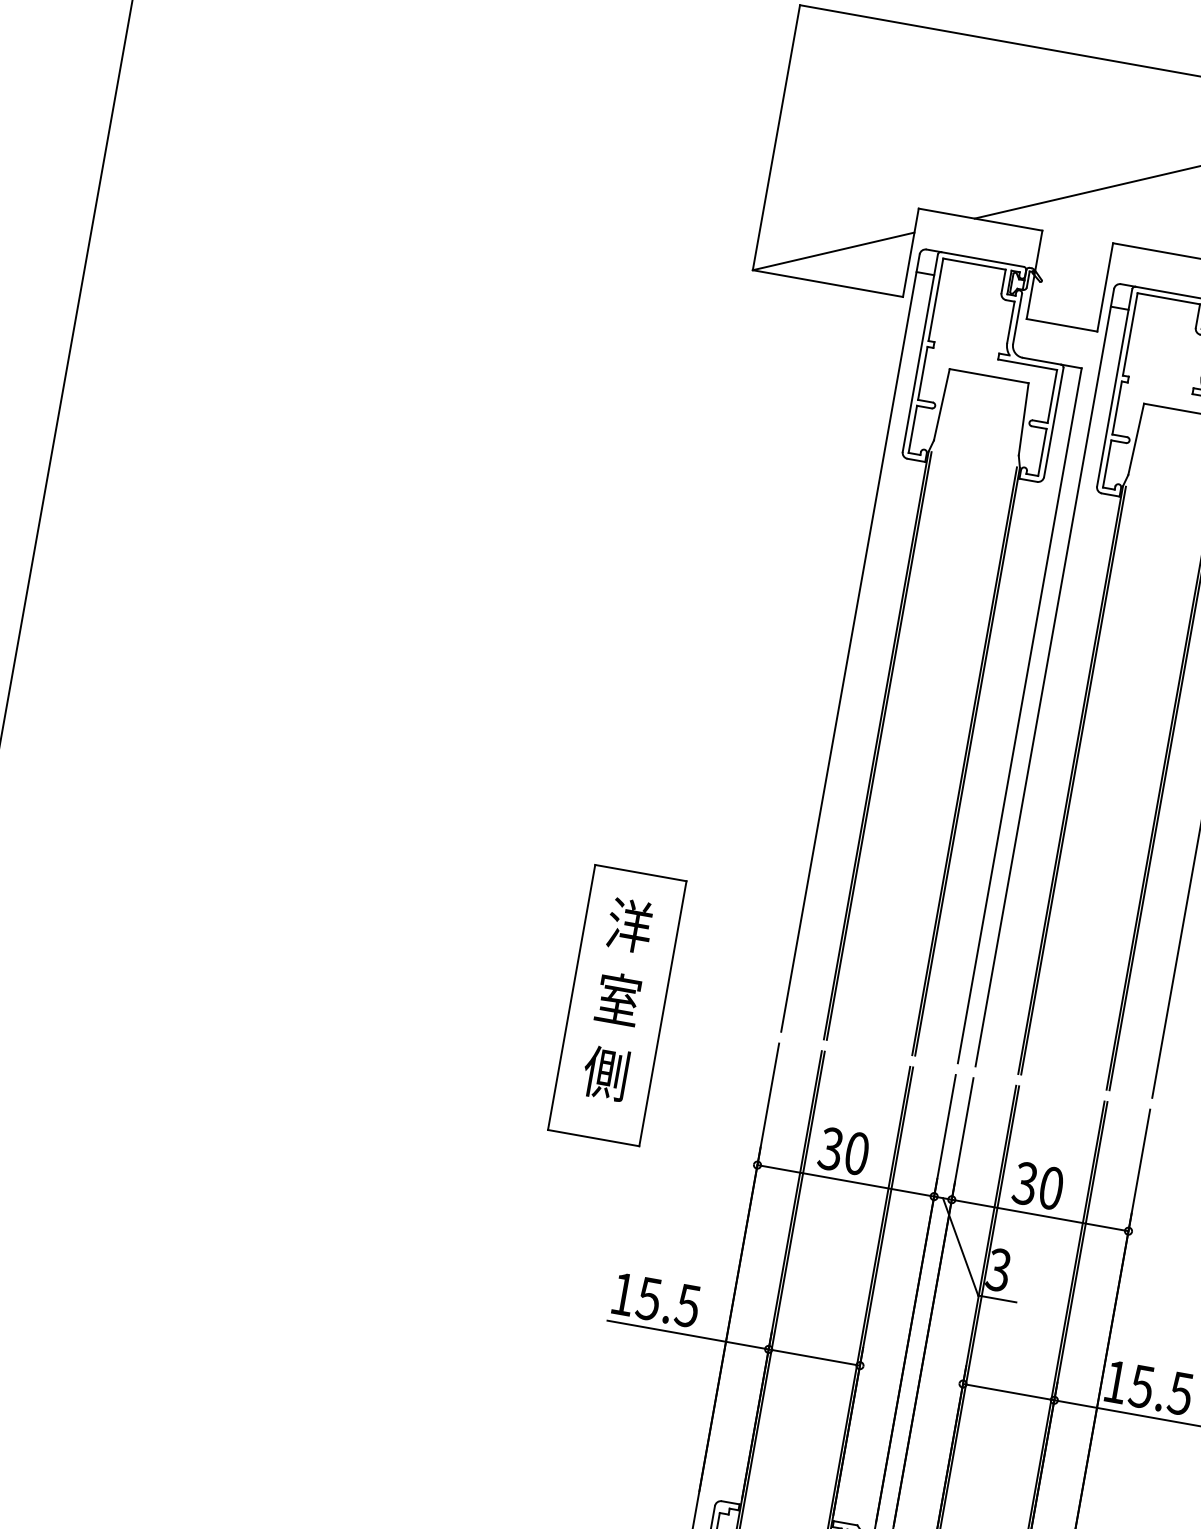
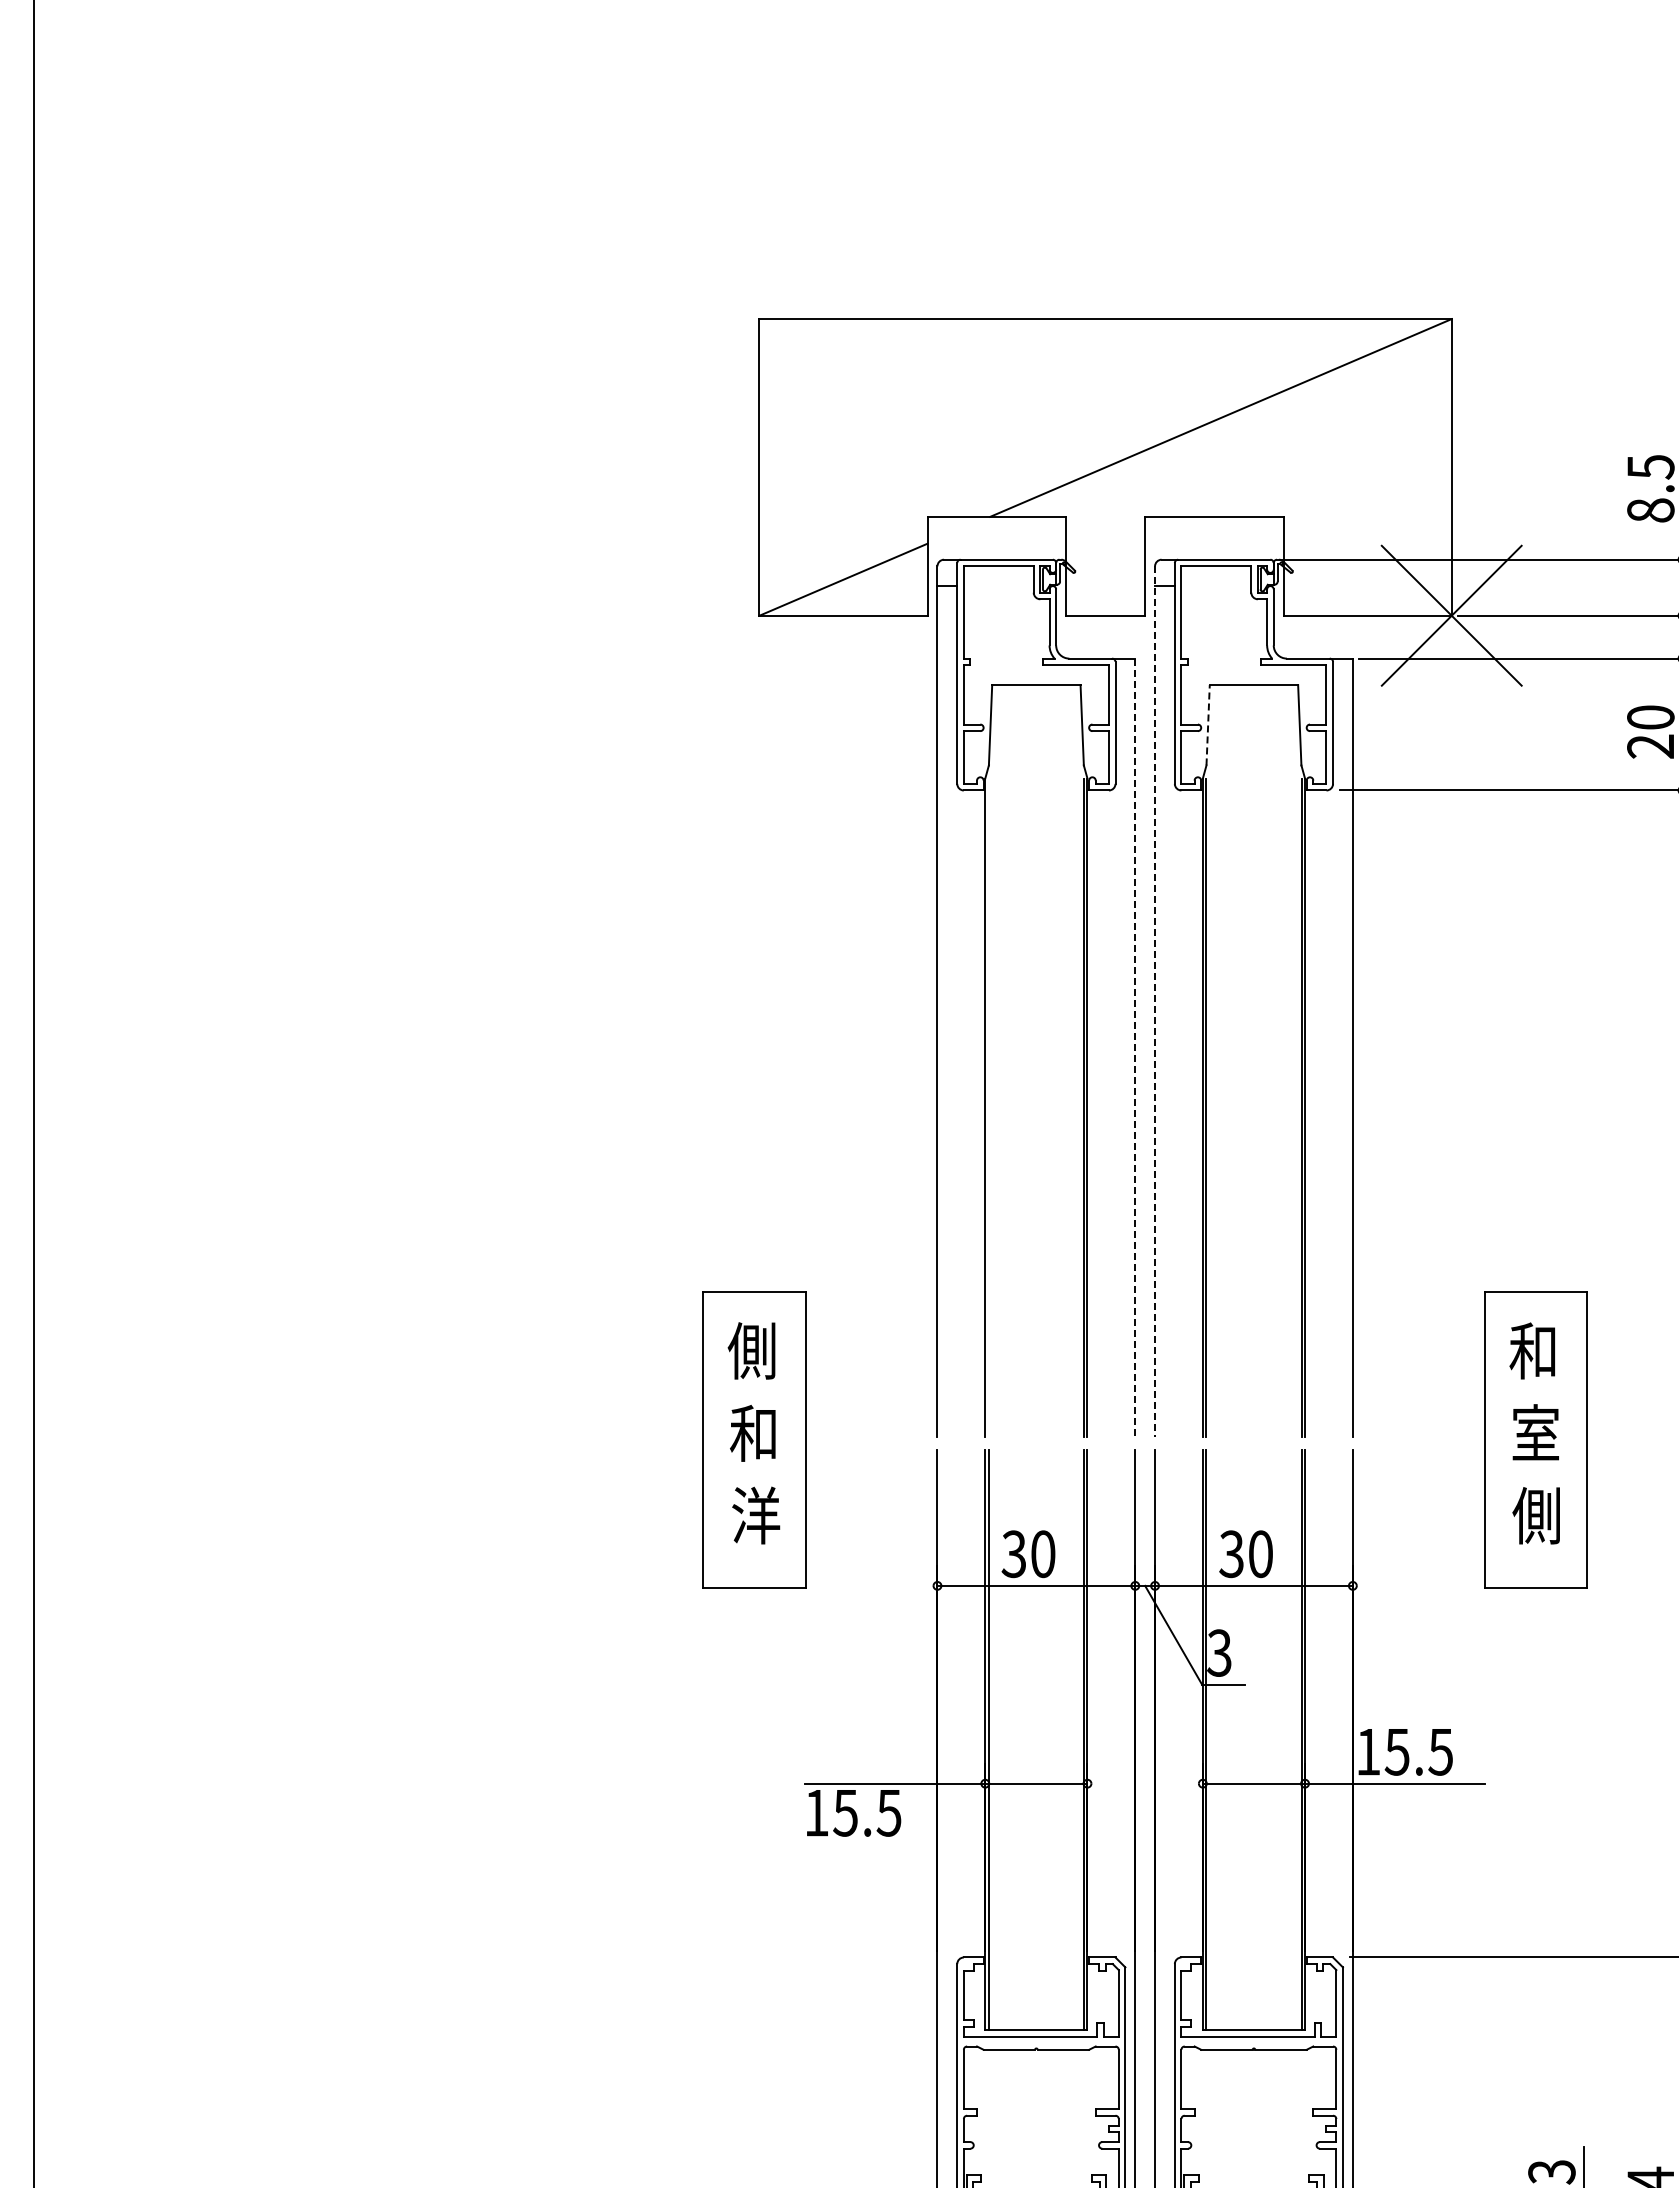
line: (1136, 438) -> (1208, 724), solid -> dashed
line: (1045, 677) -> (1155, 1001), solid -> dashed
line: (1019, 716) -> (1135, 1048), solid -> dashed
line: (879, 745) -> (988, 1107), removed
text: (628, 925) -> (751, 1350), 洋 -> 側
text: (617, 998) -> (753, 1432), 室 -> 和
text: (606, 1073) -> (755, 1515), 側 -> 洋
text: (656, 1300) -> (854, 1813), moved

